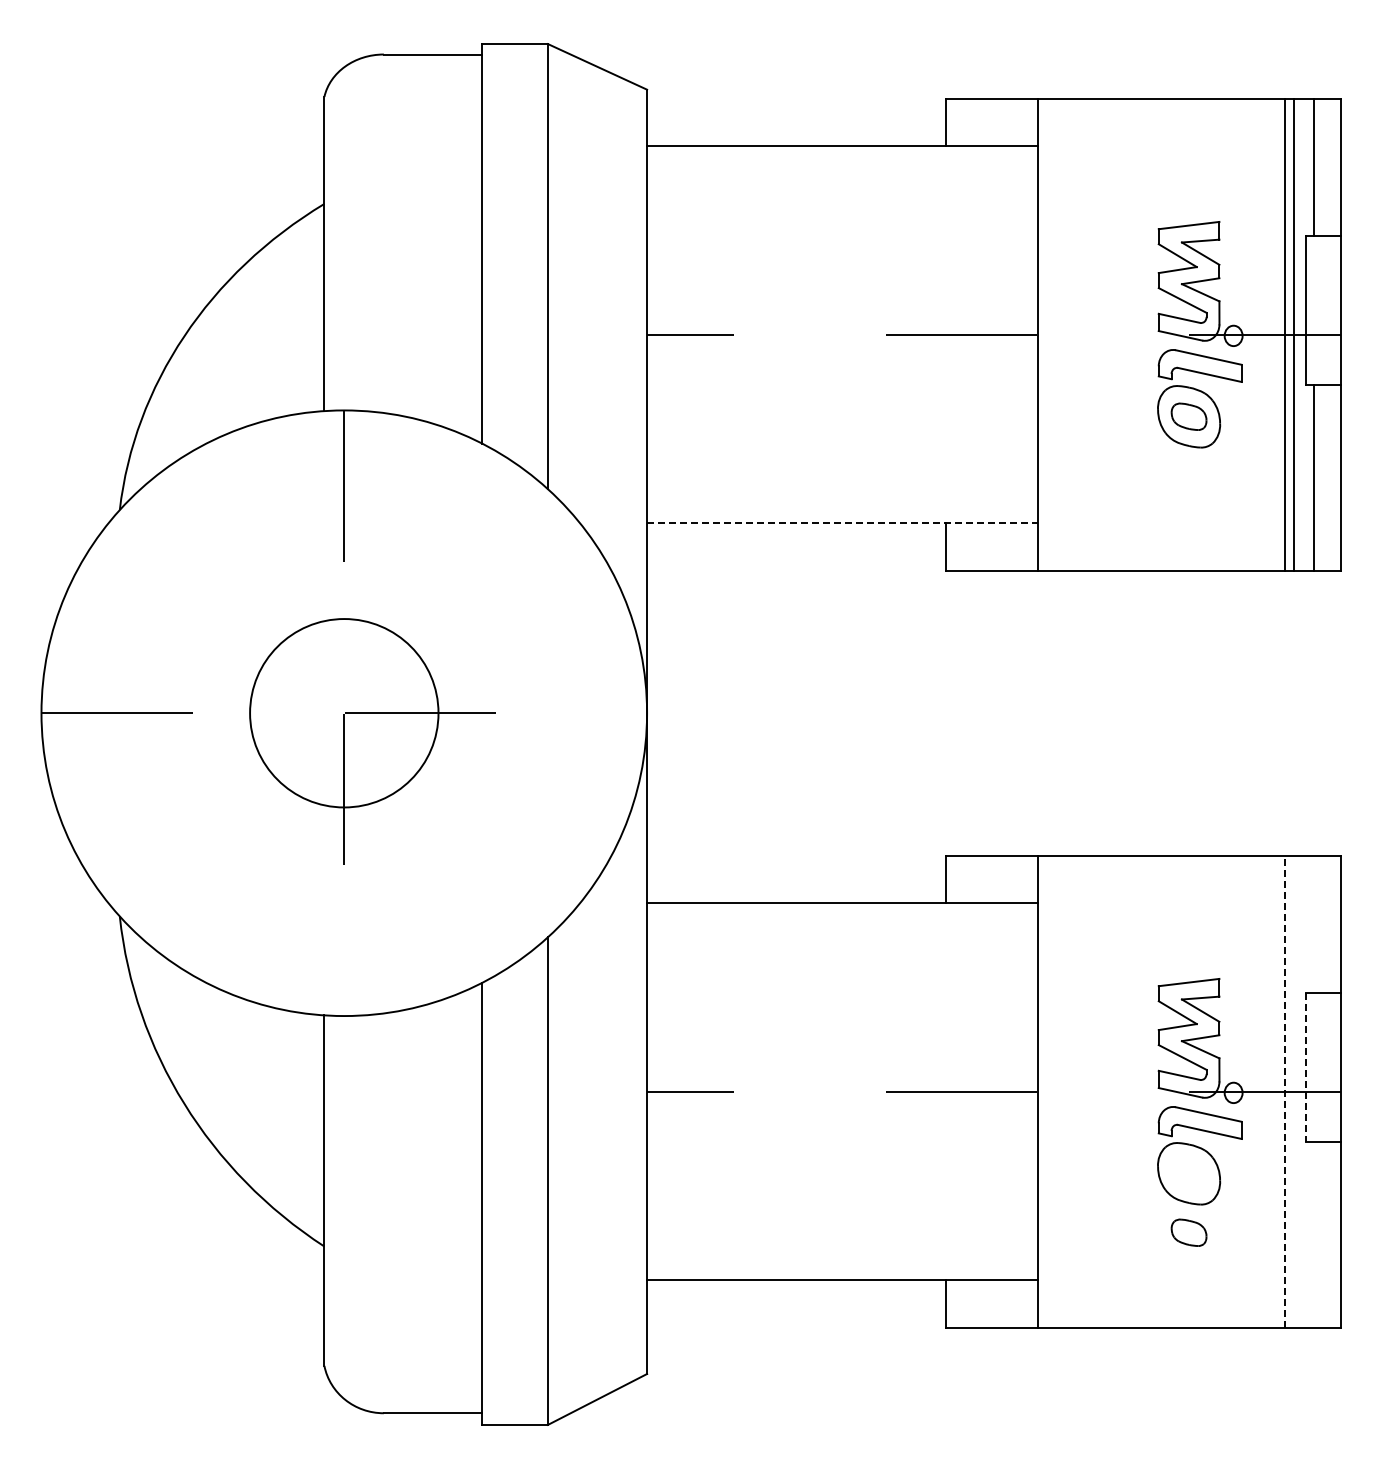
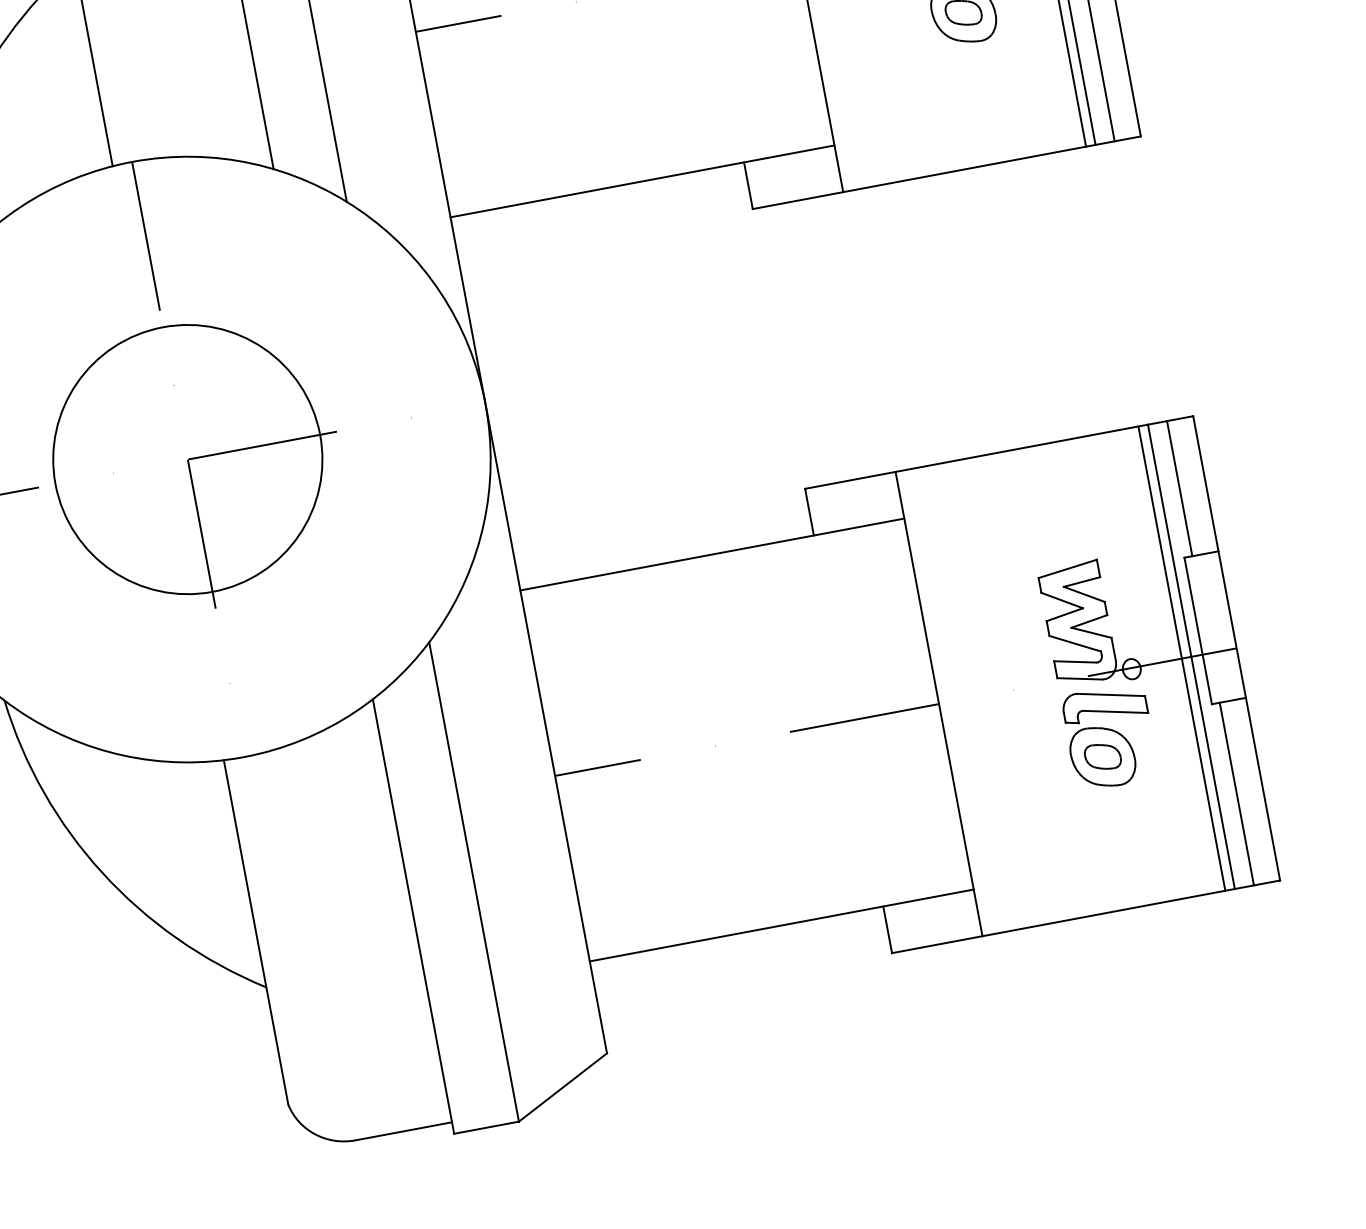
line: (842, 523) -> (642, 181), dashed -> solid
circle: (343, 712) -> (186, 459), size x1.43
line: (1313, 924) -> (1179, 488), added
line: (1305, 1067) -> (1197, 630), dashed -> solid
line: (1284, 1091) -> (1181, 658), dashed -> solid
line: (1294, 1091) -> (1191, 656), added
part: (1188, 1232) -> (1102, 756), moved
line: (1313, 1234) -> (1236, 793), added

